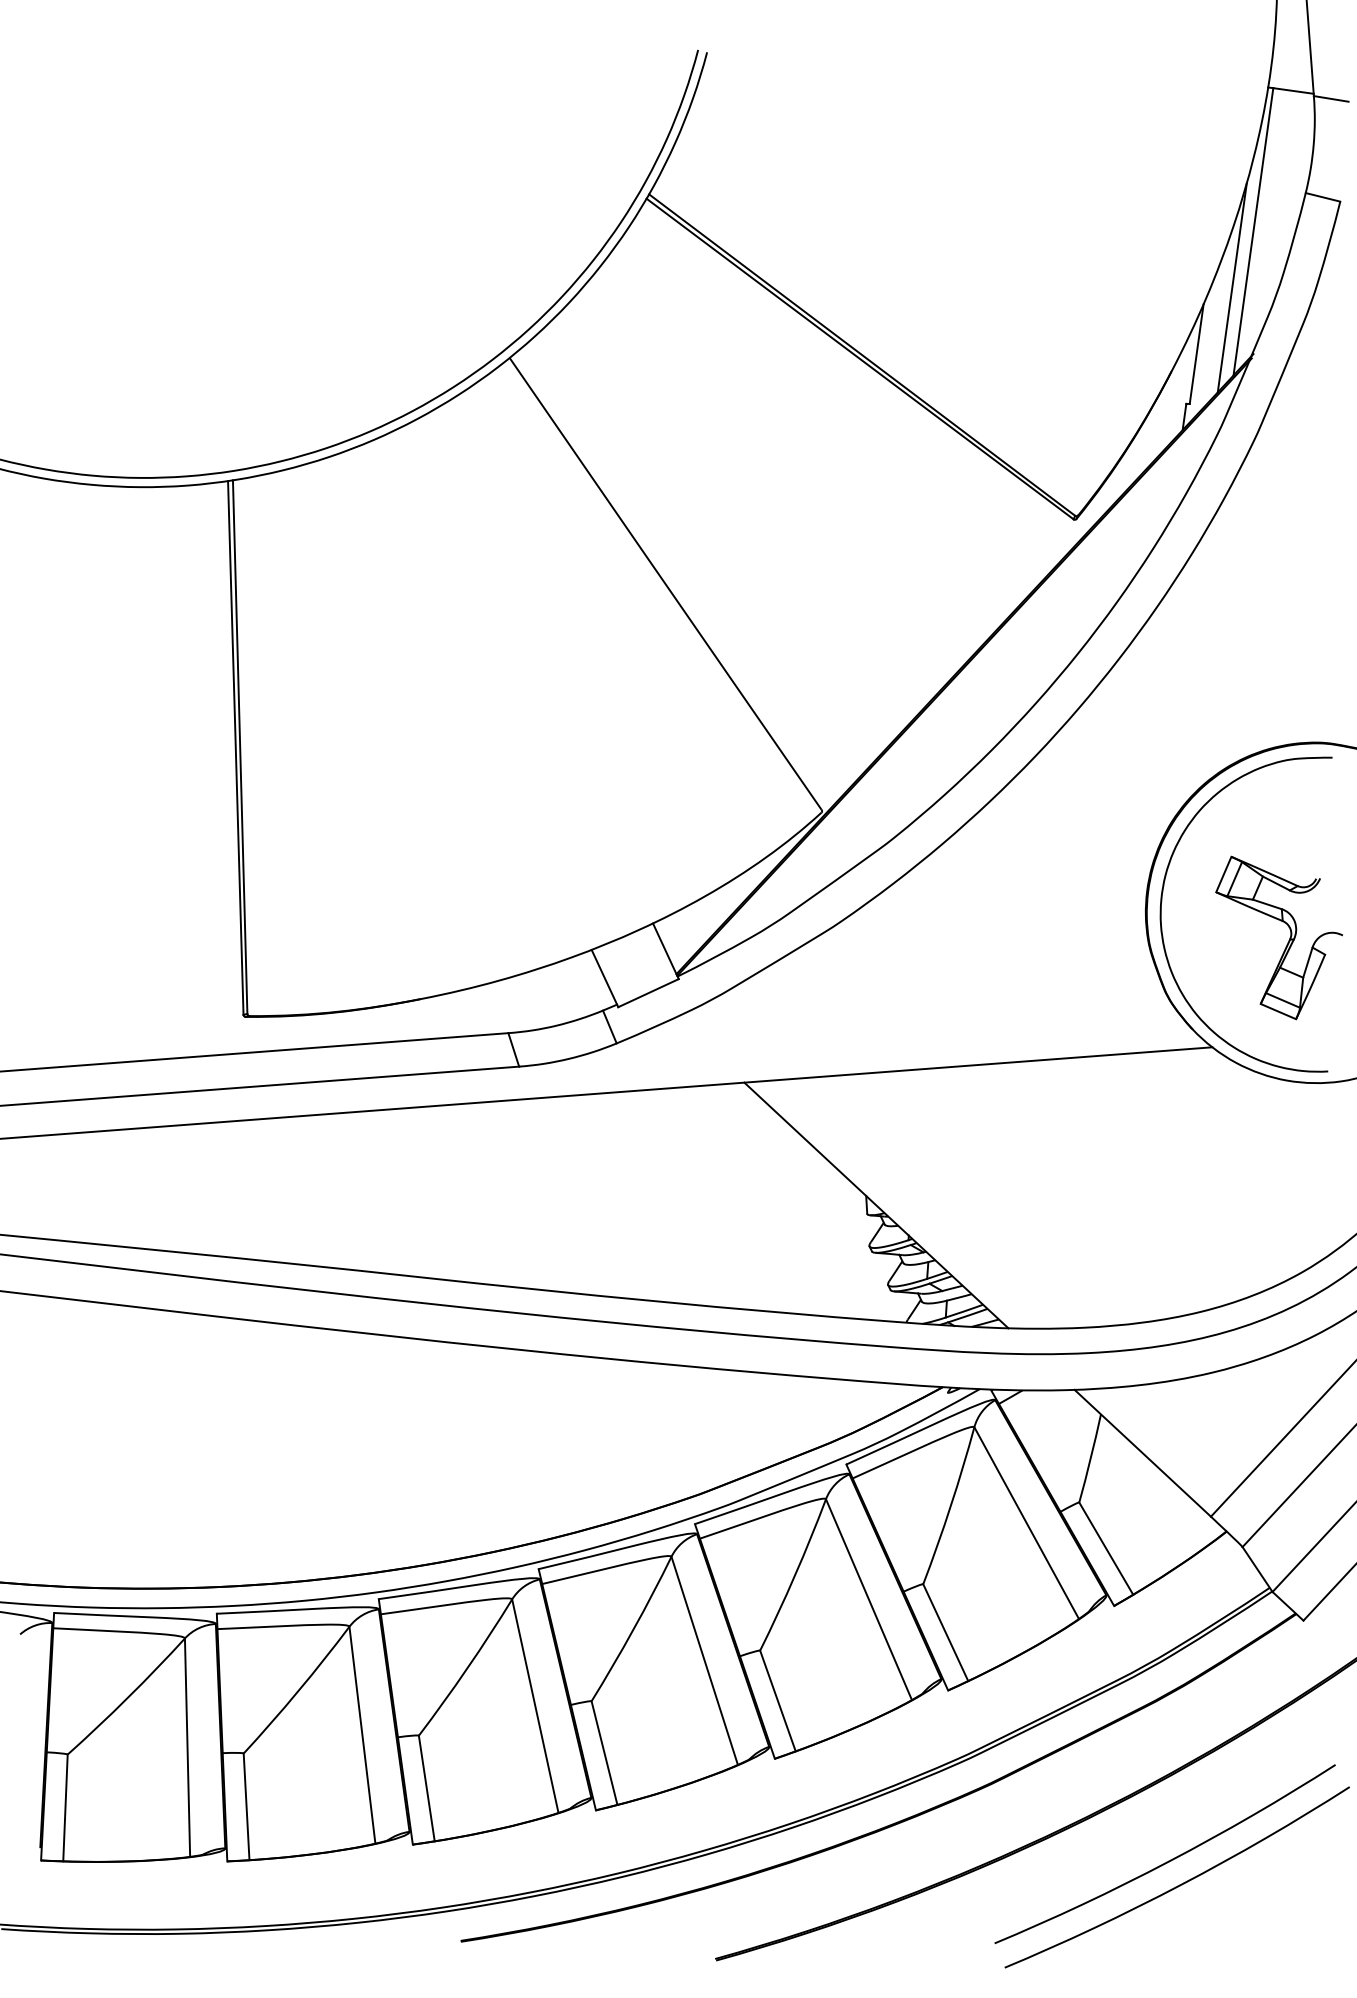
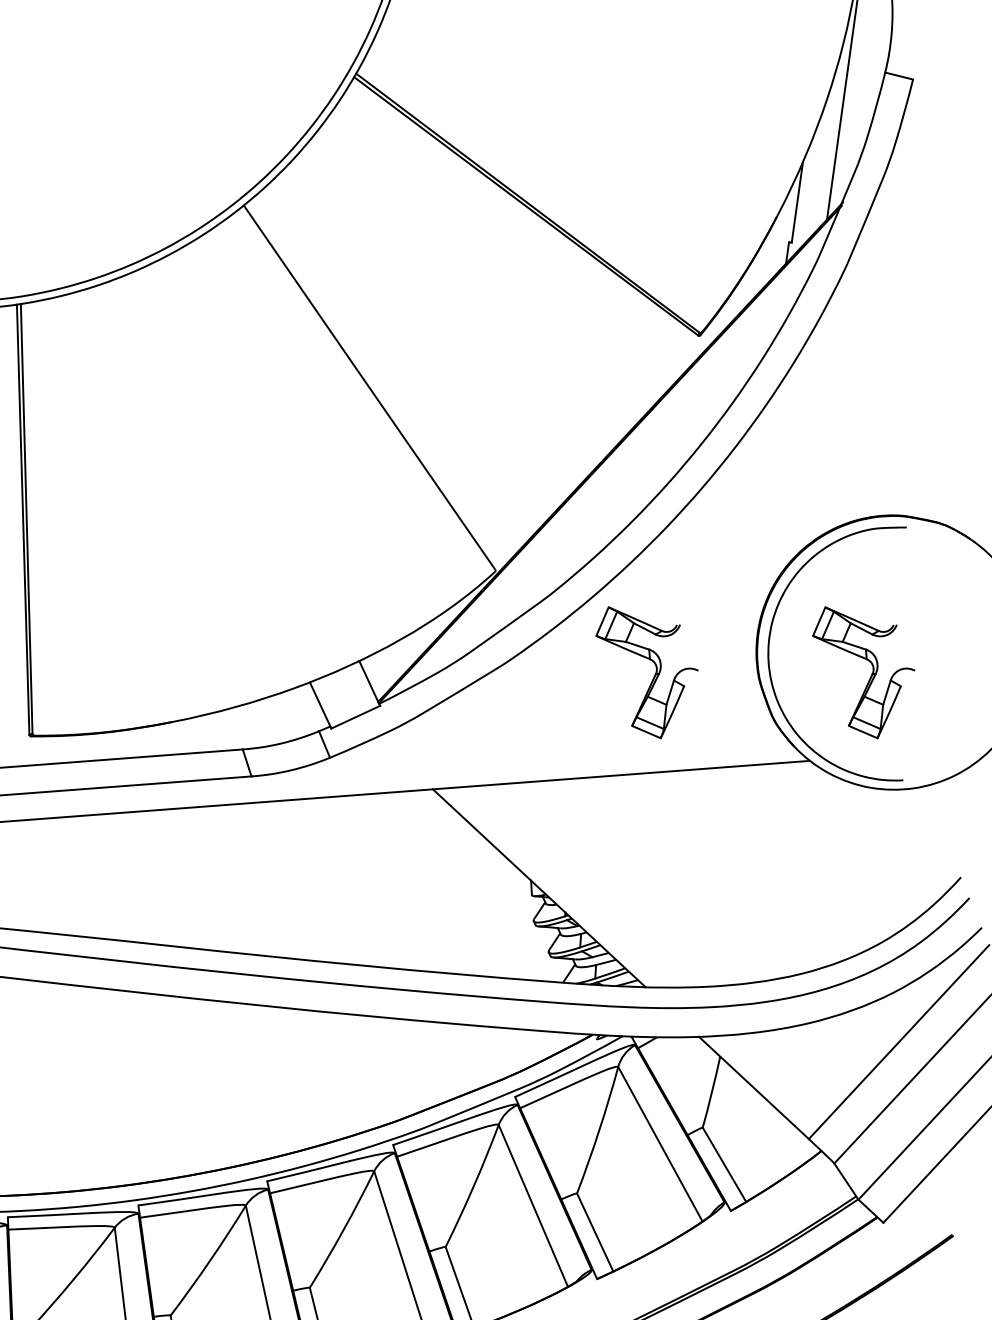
line: (1231, 287) -> (825, 148), removed
part: (1018, 942) -> (653, 676), added

